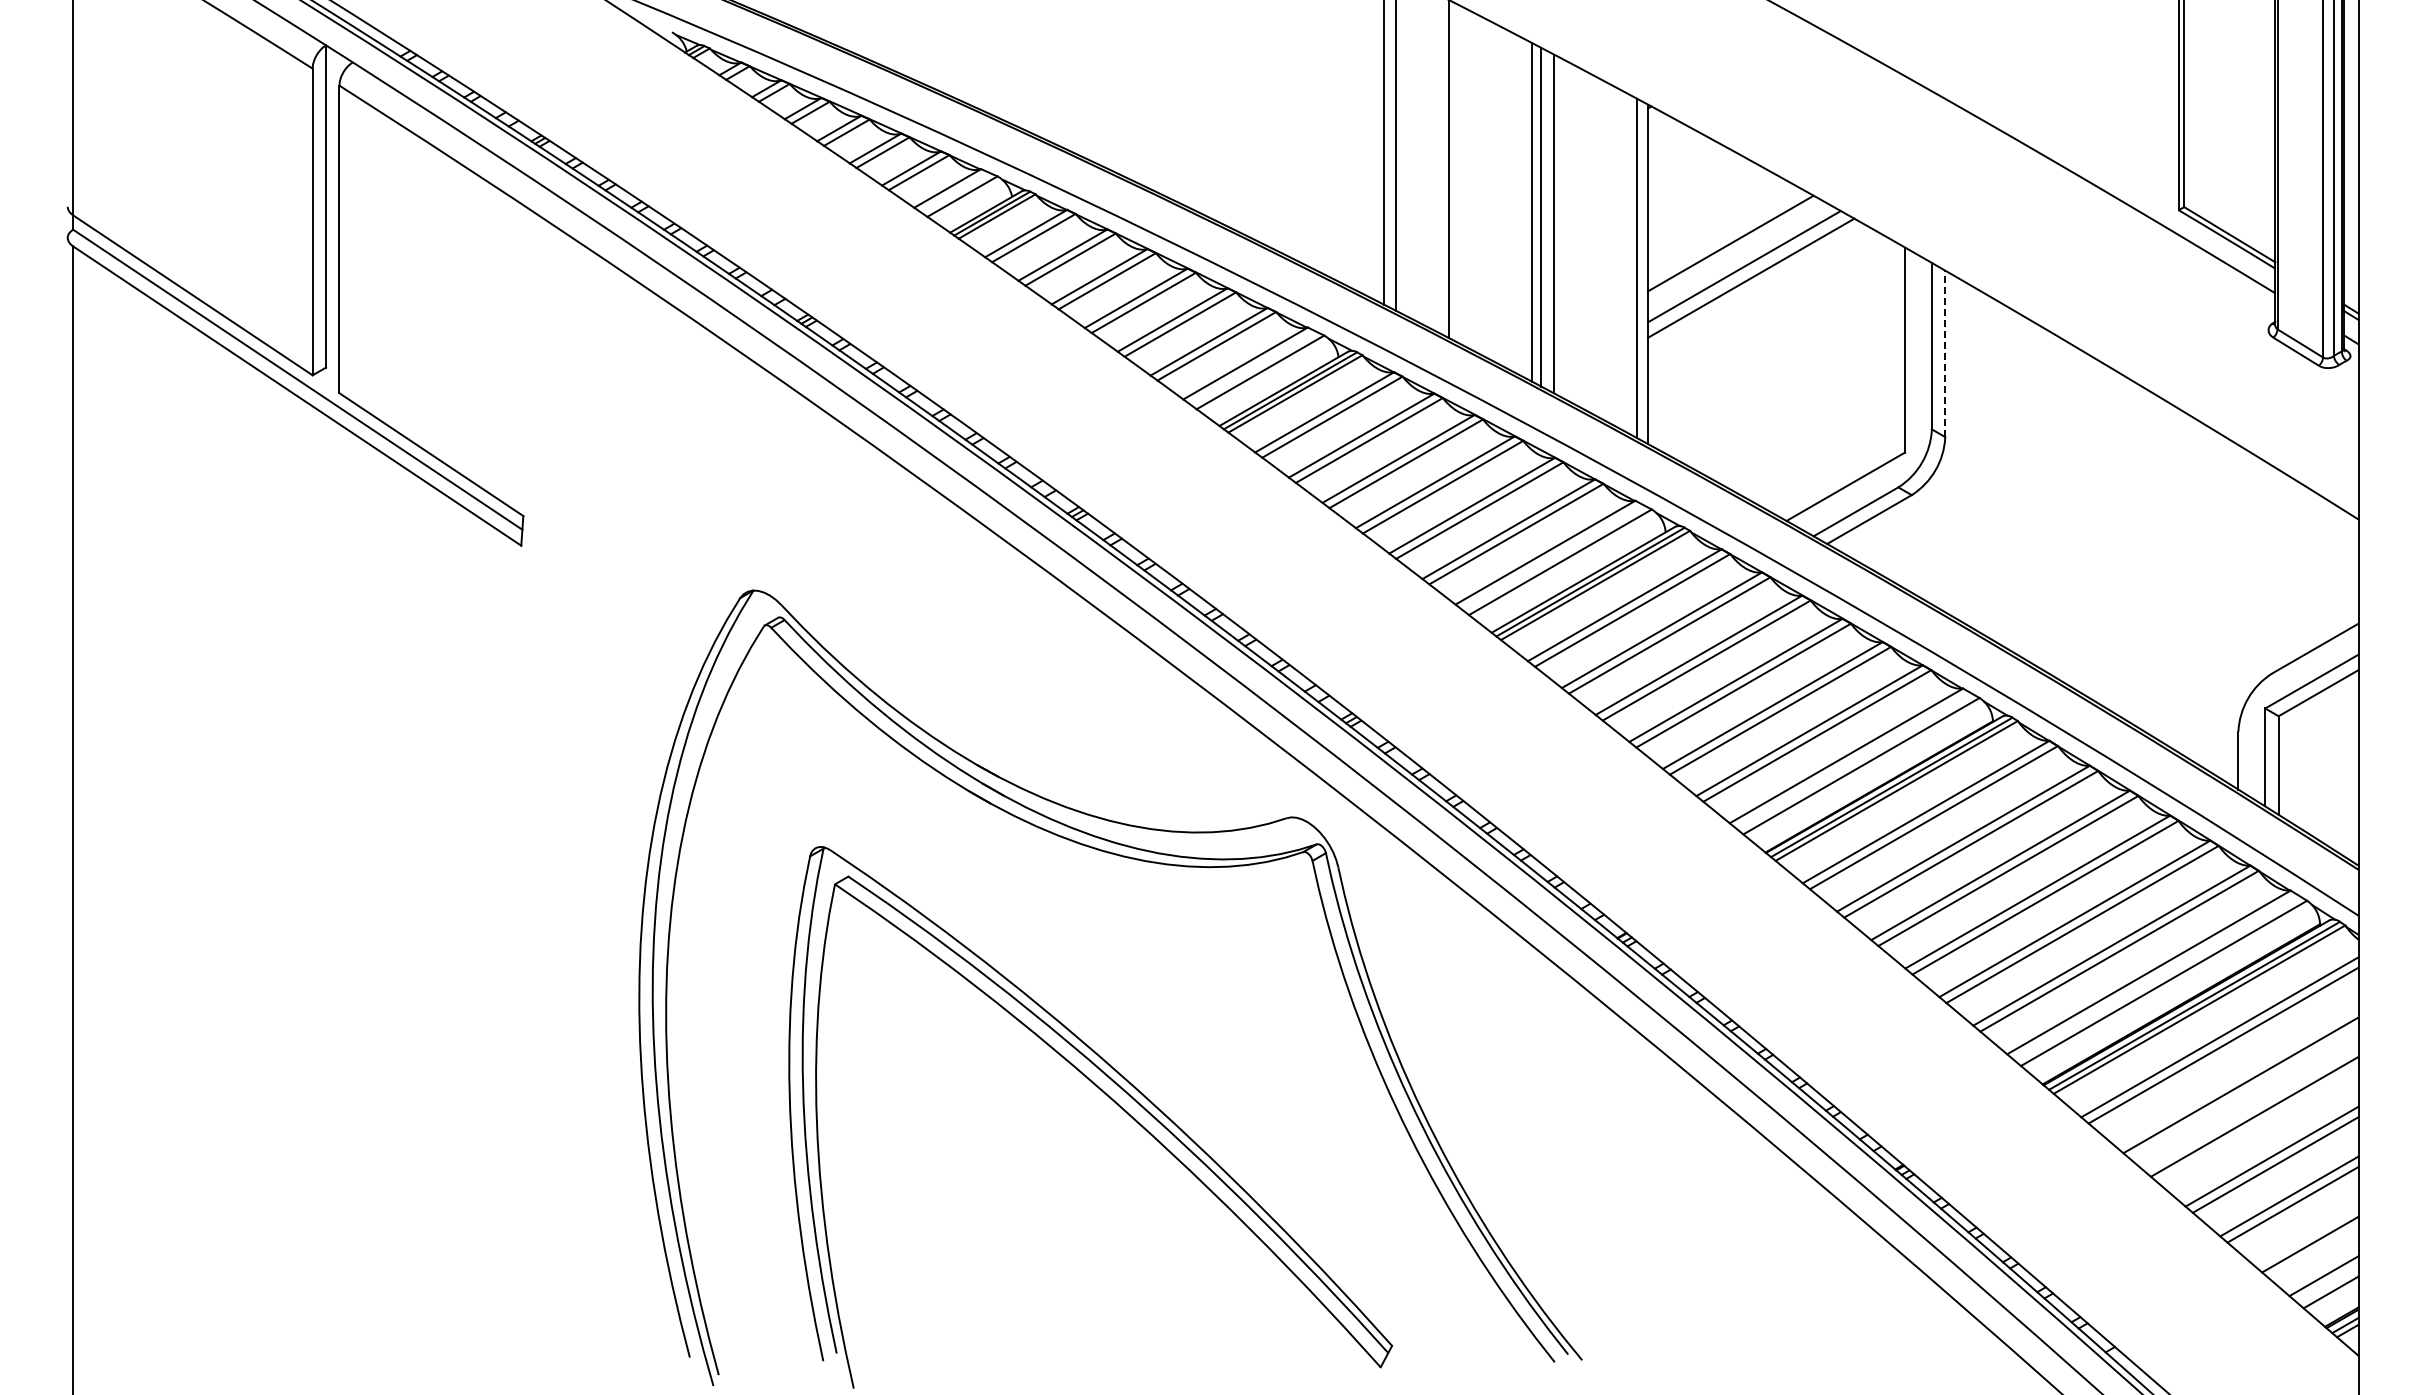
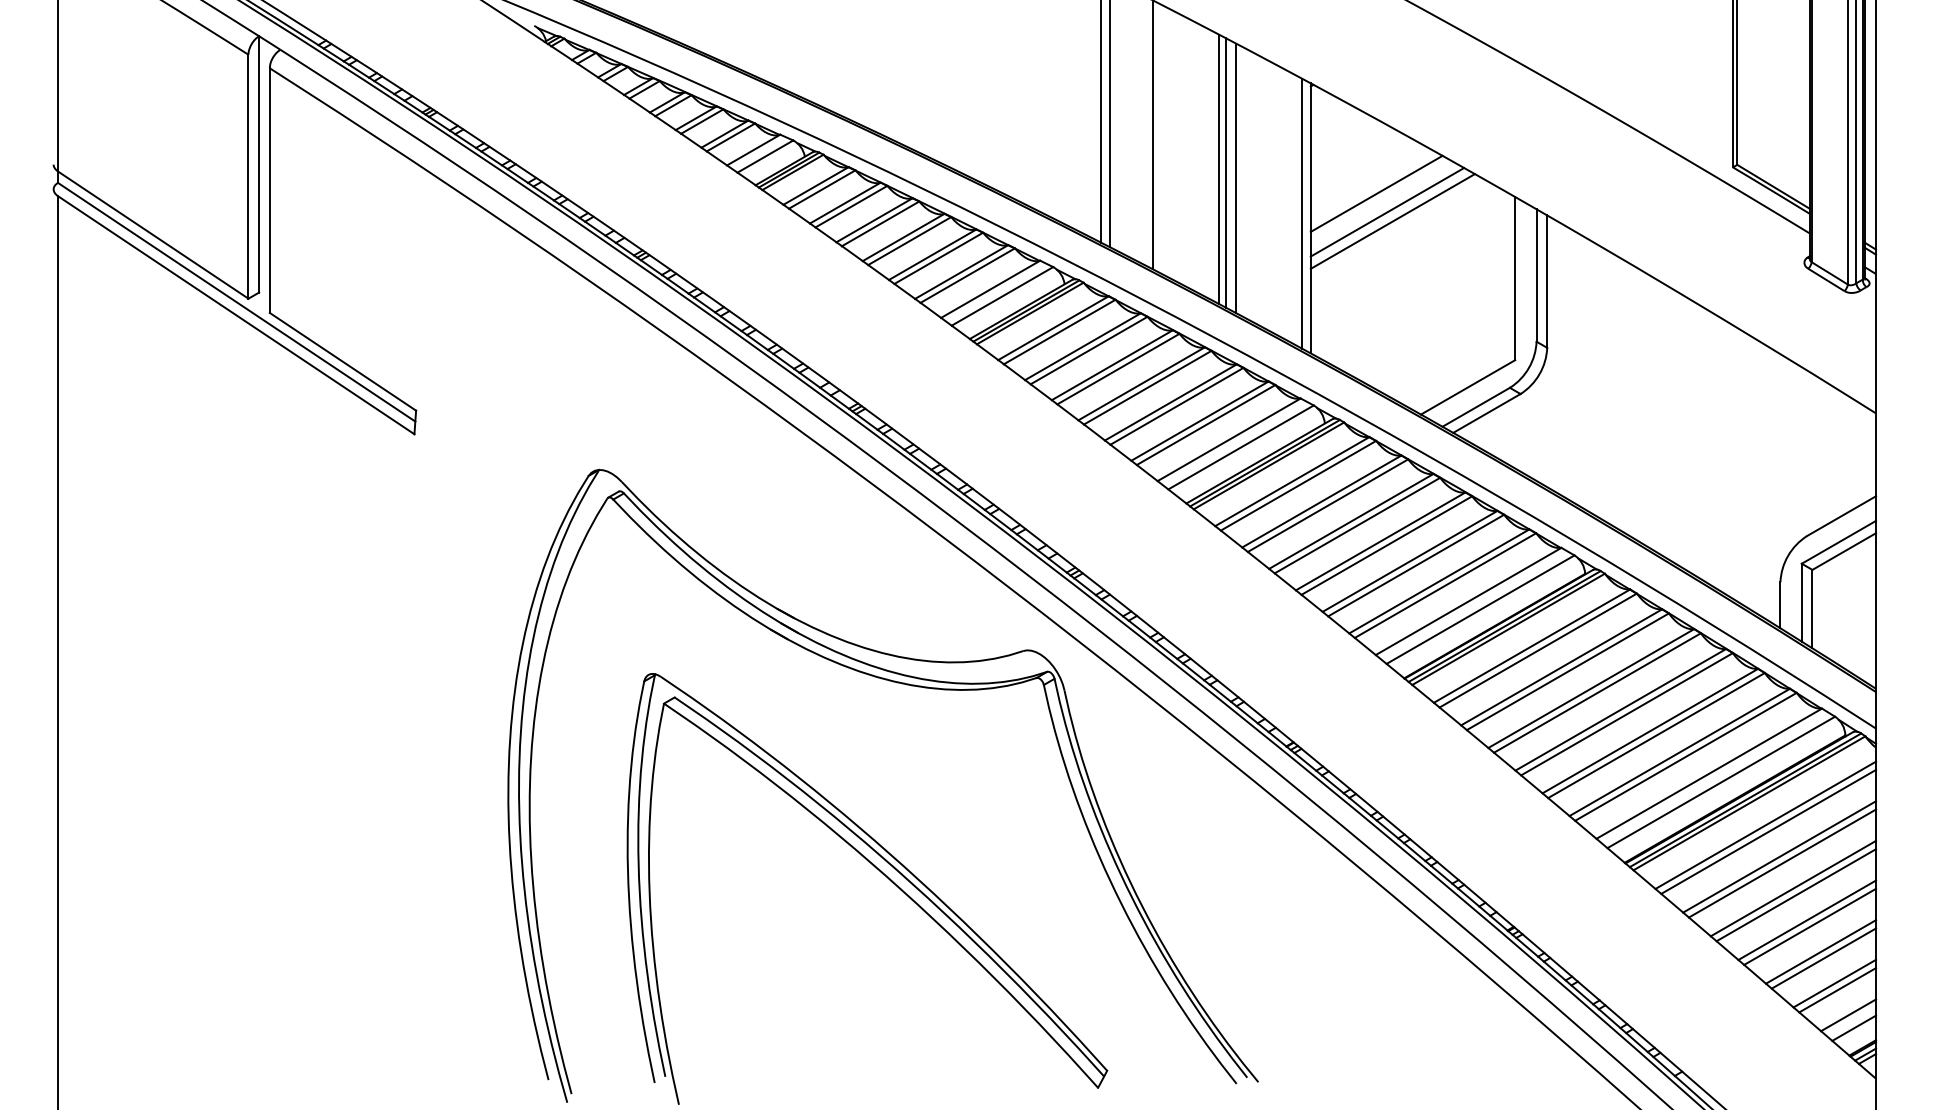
line: (1945, 353) -> (1547, 281), dashed -> solid
line: (2237, 1077) -> (1779, 857), added
line: (2258, 1125) -> (1796, 895), added
line: (2306, 1236) -> (1834, 983), added

